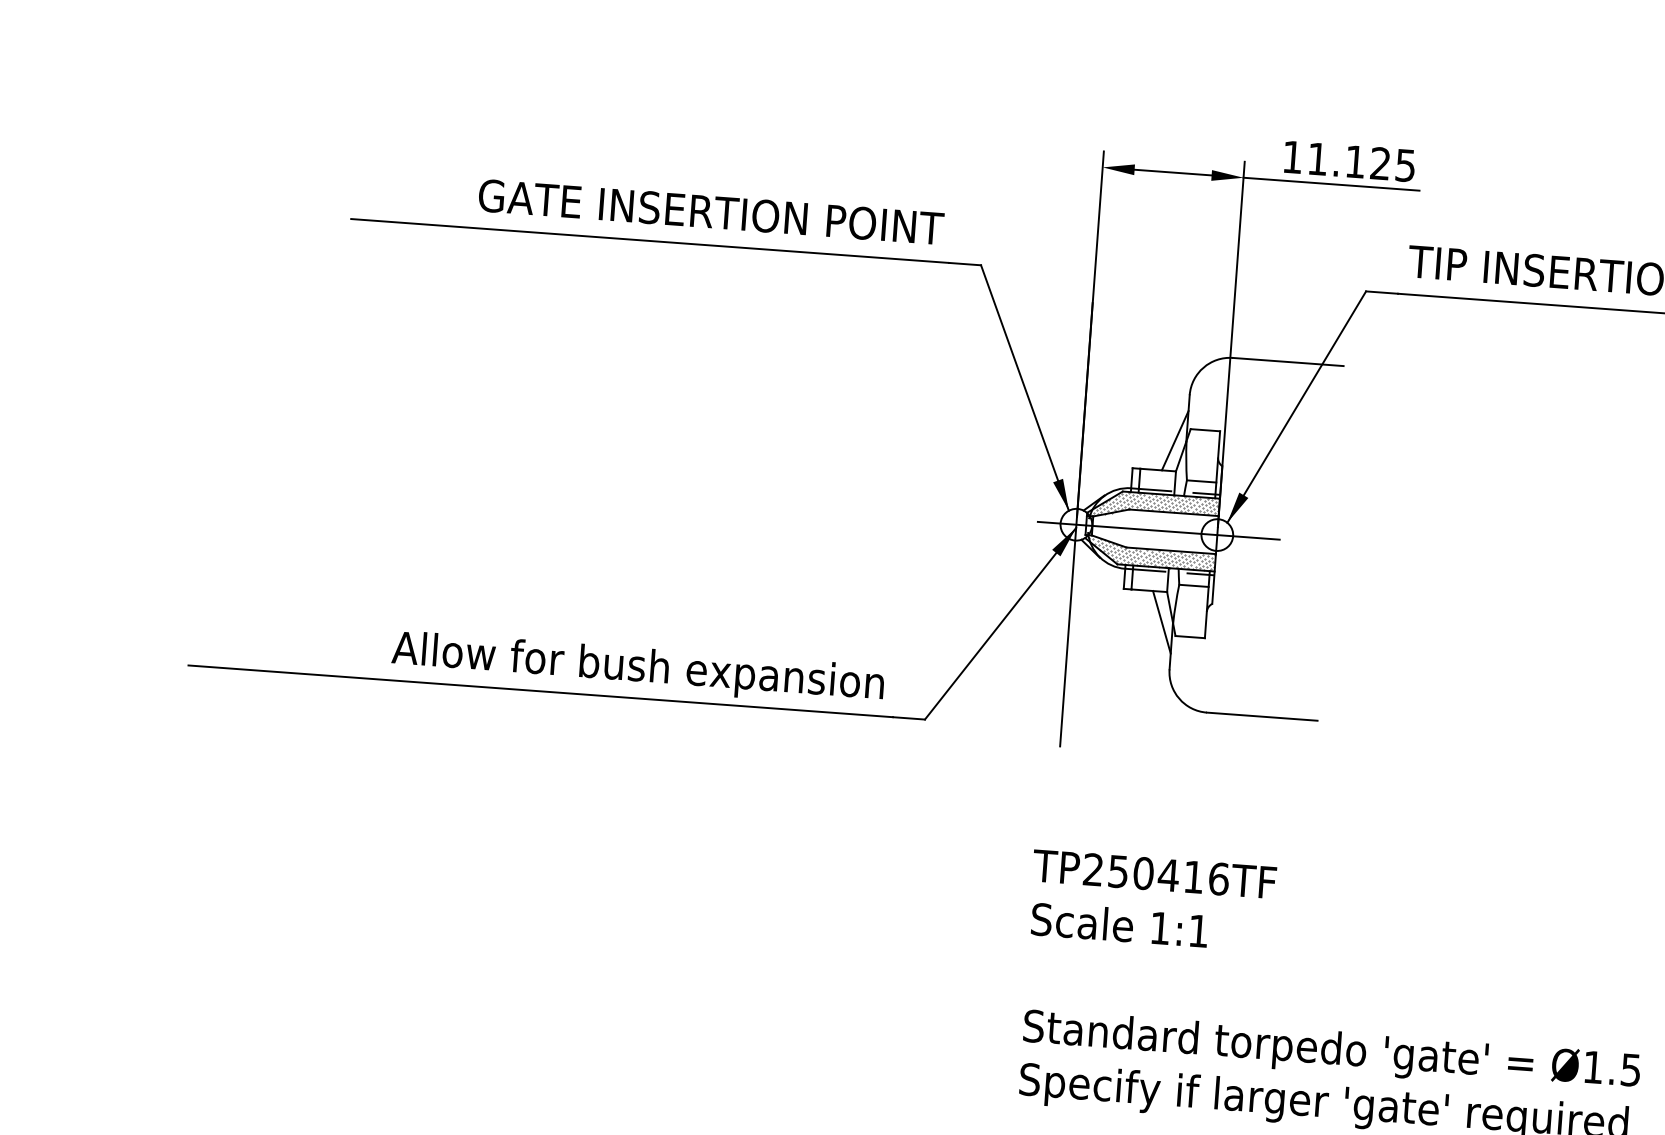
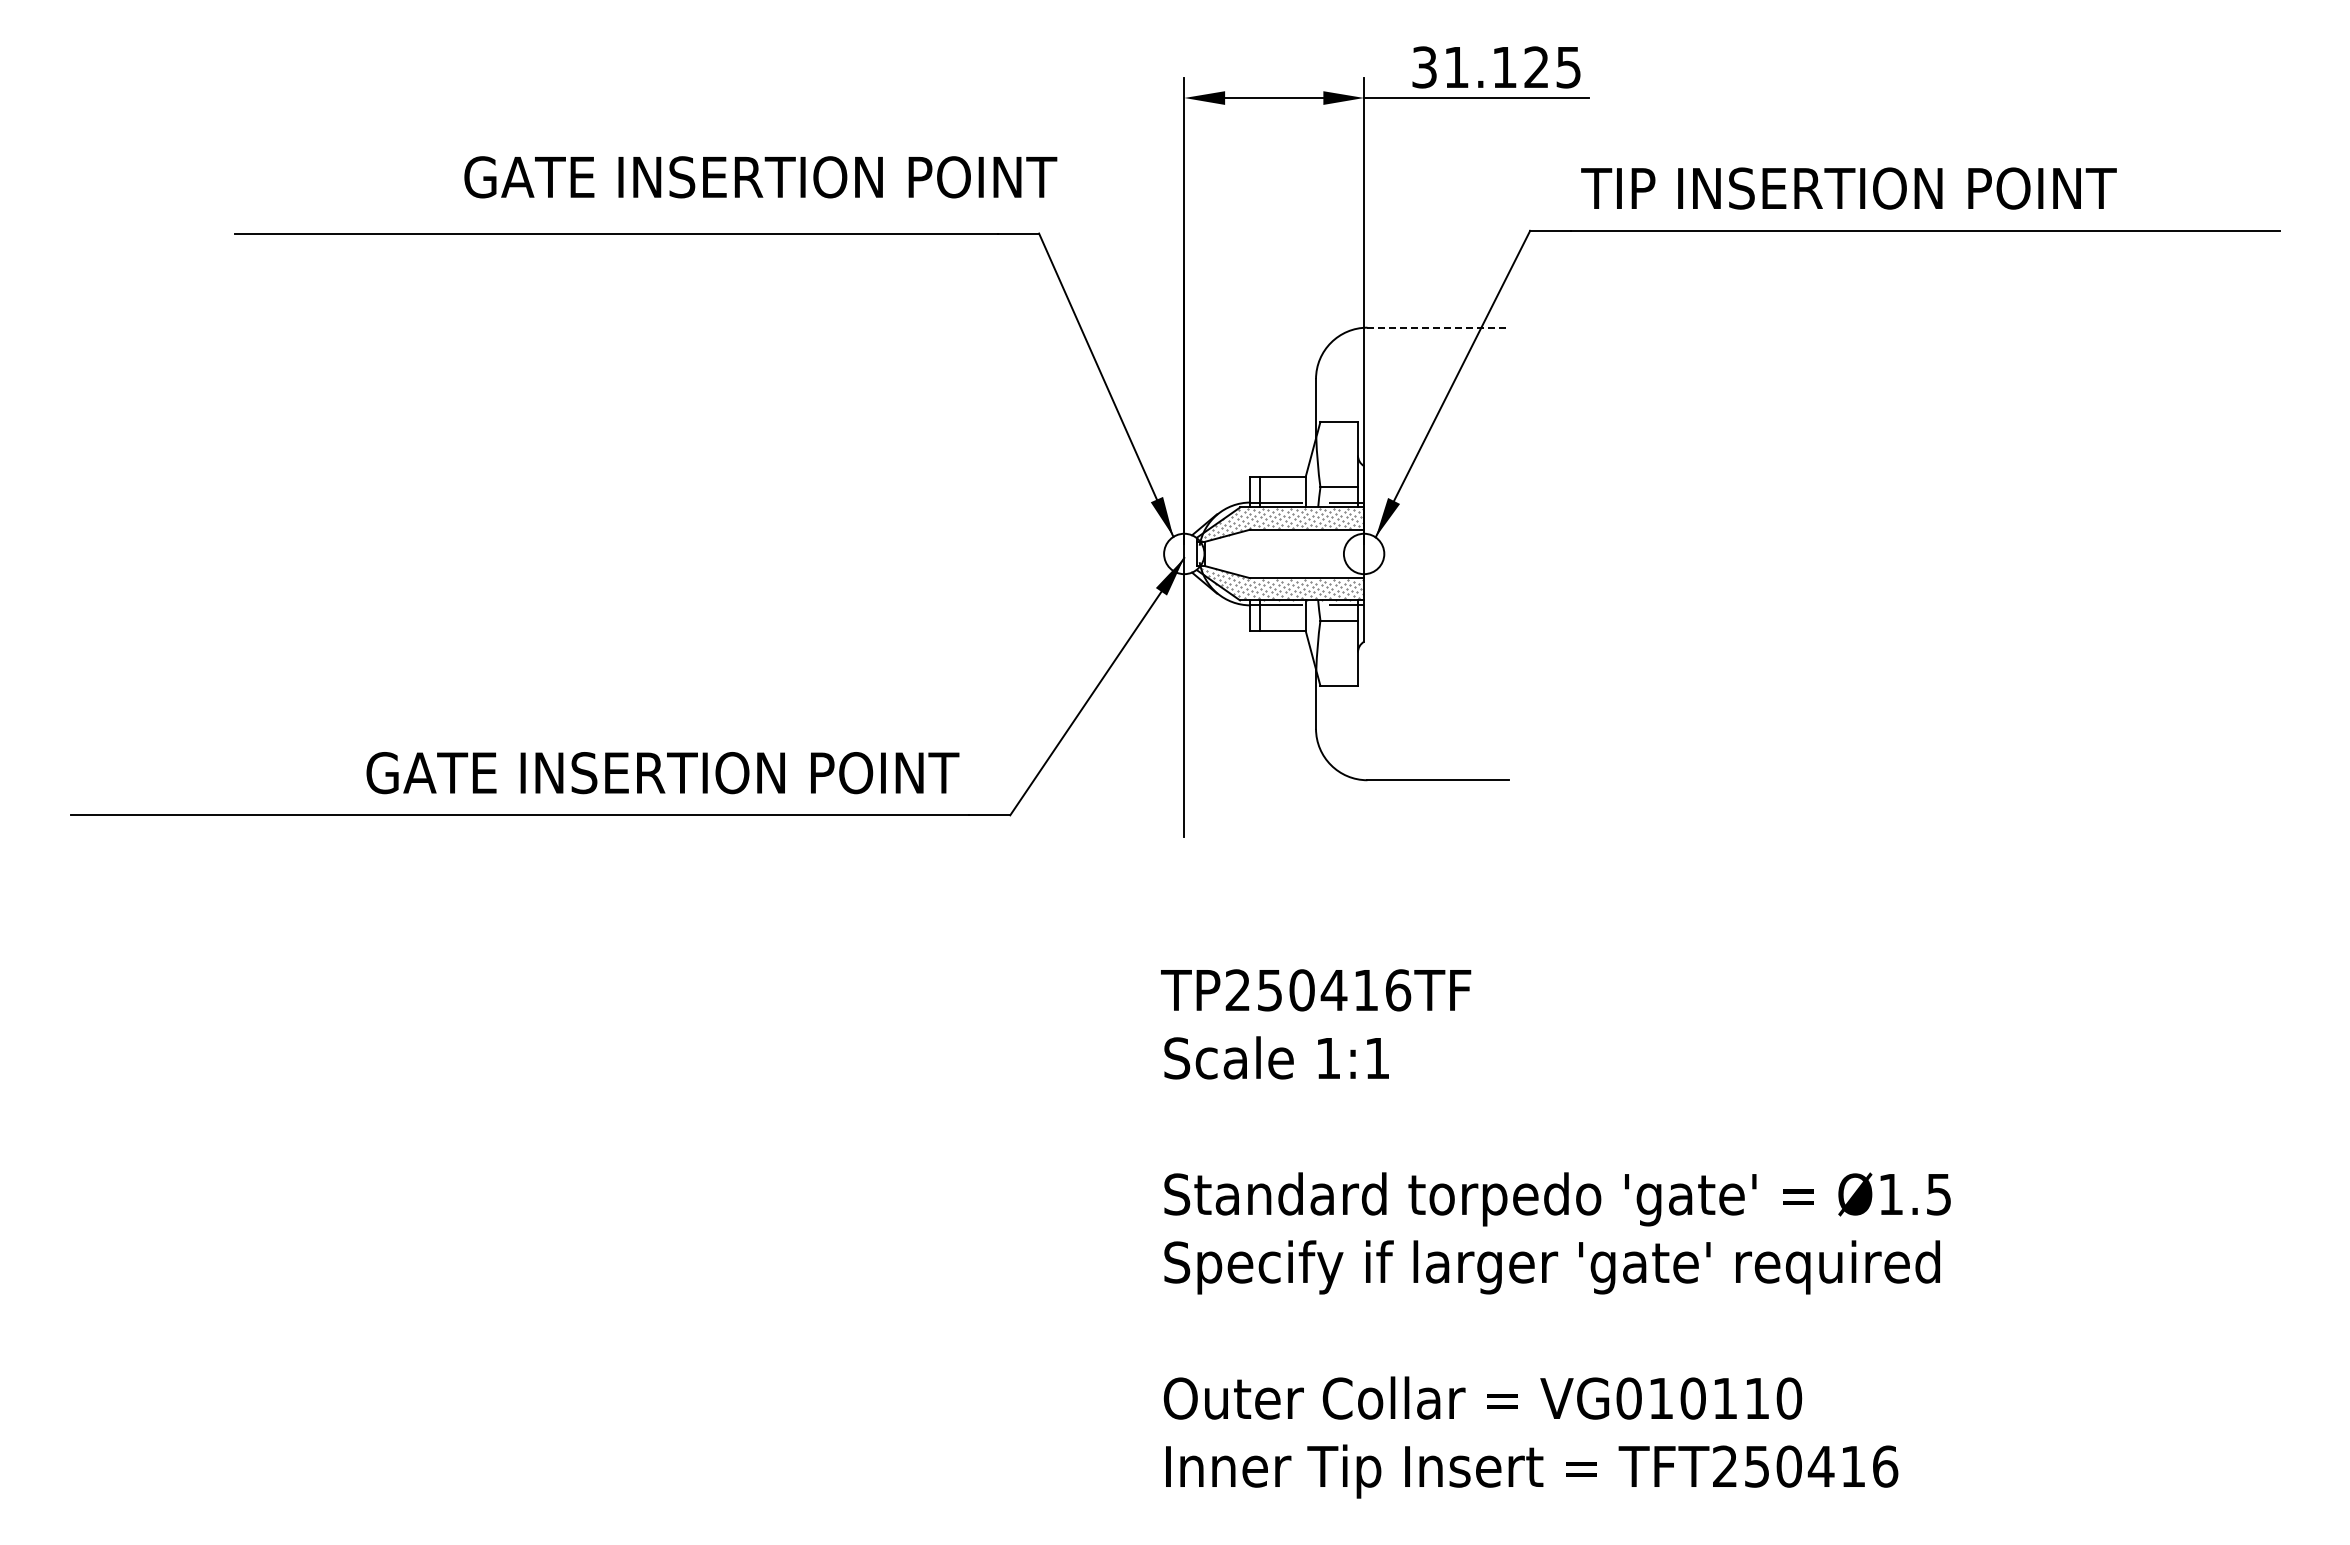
text: (1292, 157) -> (1424, 67), 11.125 -> 31.125
text: (711, 212) -> (760, 177), moved
line: (1288, 361) -> (1438, 327), solid -> dashed
line: (1174, 440) -> (1301, 437), removed
line: (1146, 529) -> (1273, 553), removed
line: (1161, 622) -> (1301, 669), removed
text: (639, 669) -> (643, 778), Allow for bush expansion -> GATE INSERTION POINT

